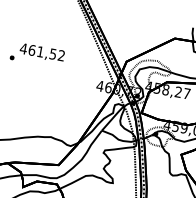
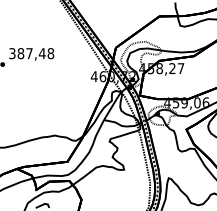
text: (42, 52) -> (31, 53), 461,52 -> 387,48

